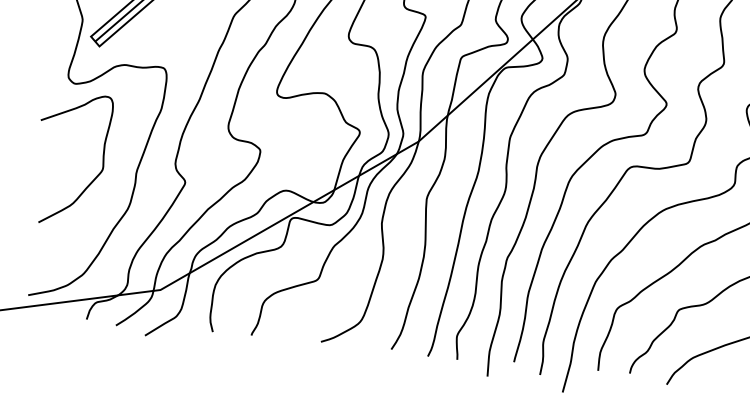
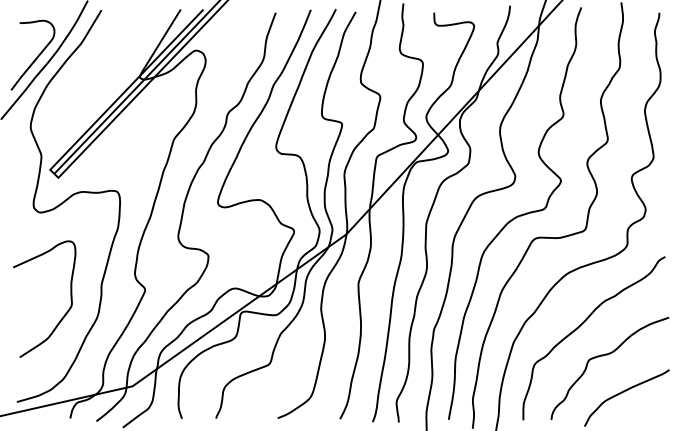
curve: (92, 179) -> (63, 315), moved

